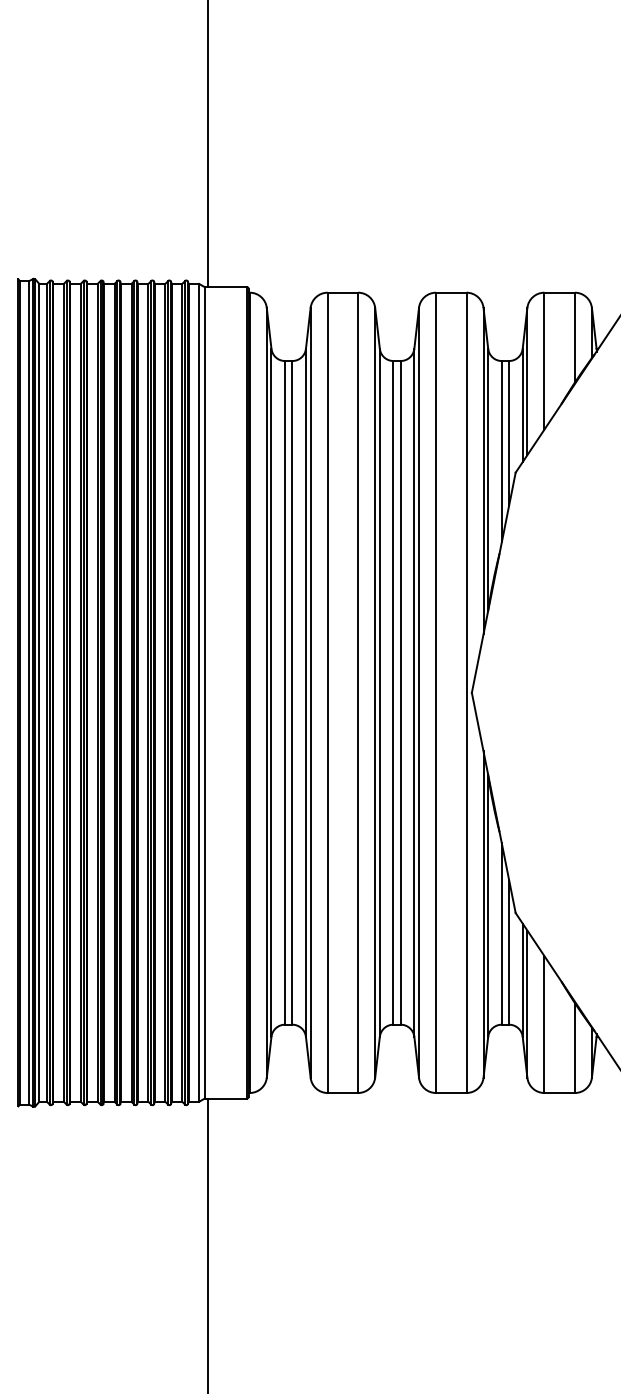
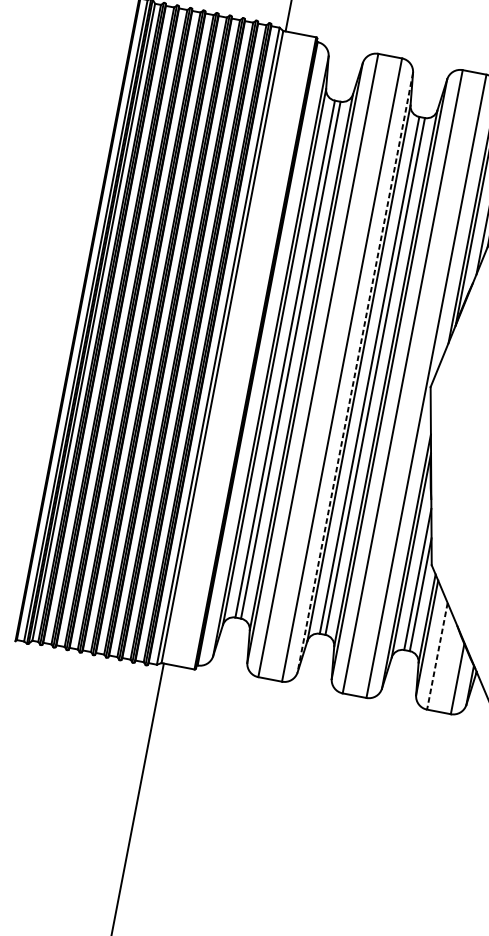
line: (375, 692) -> (355, 372), solid -> dashed
line: (544, 1025) -> (437, 657), solid -> dashed

